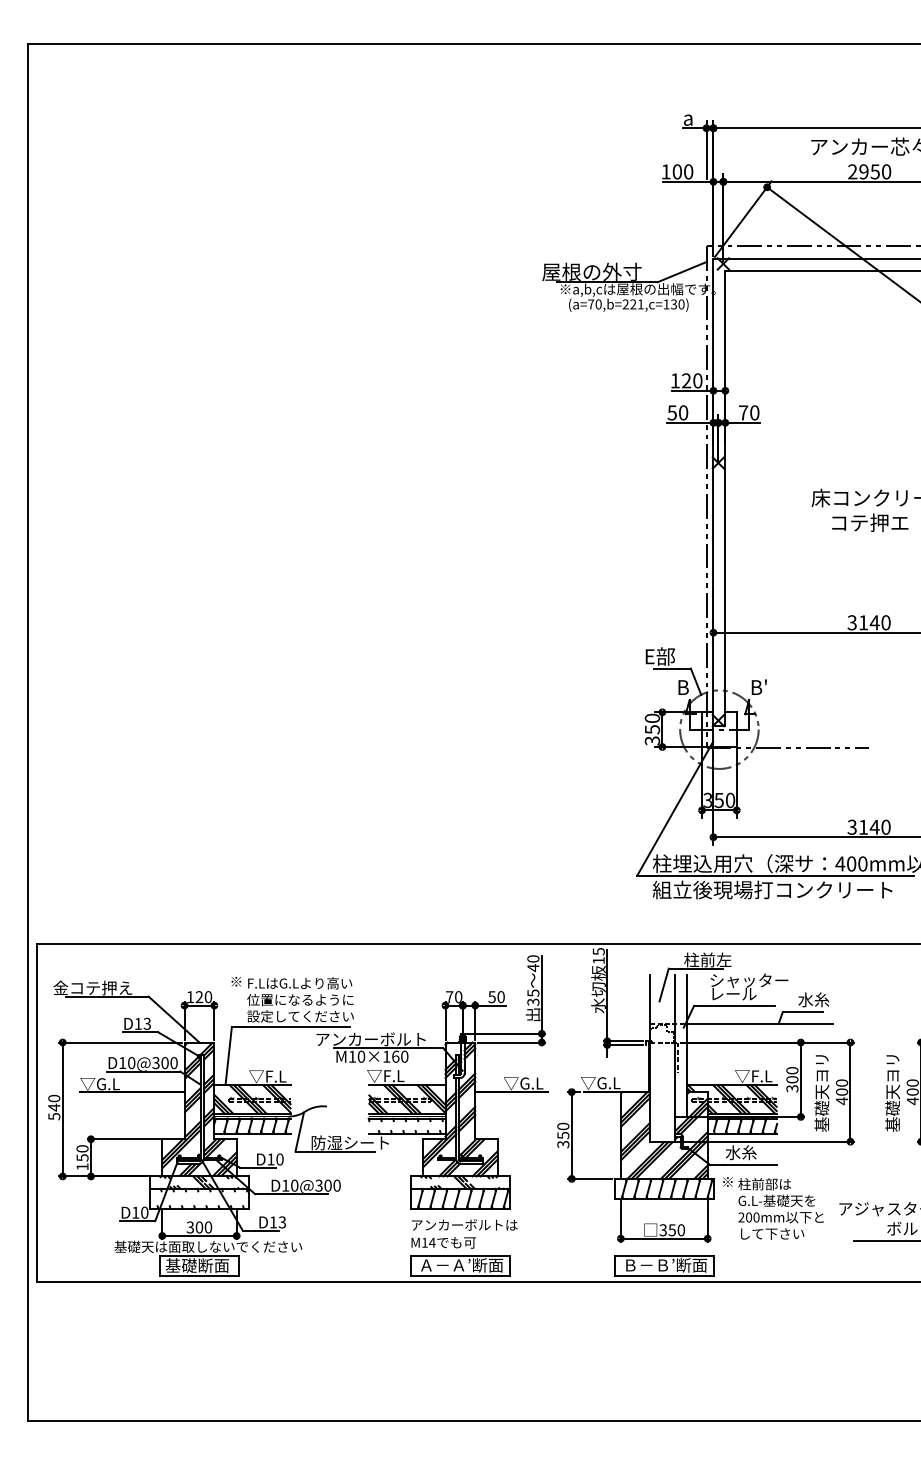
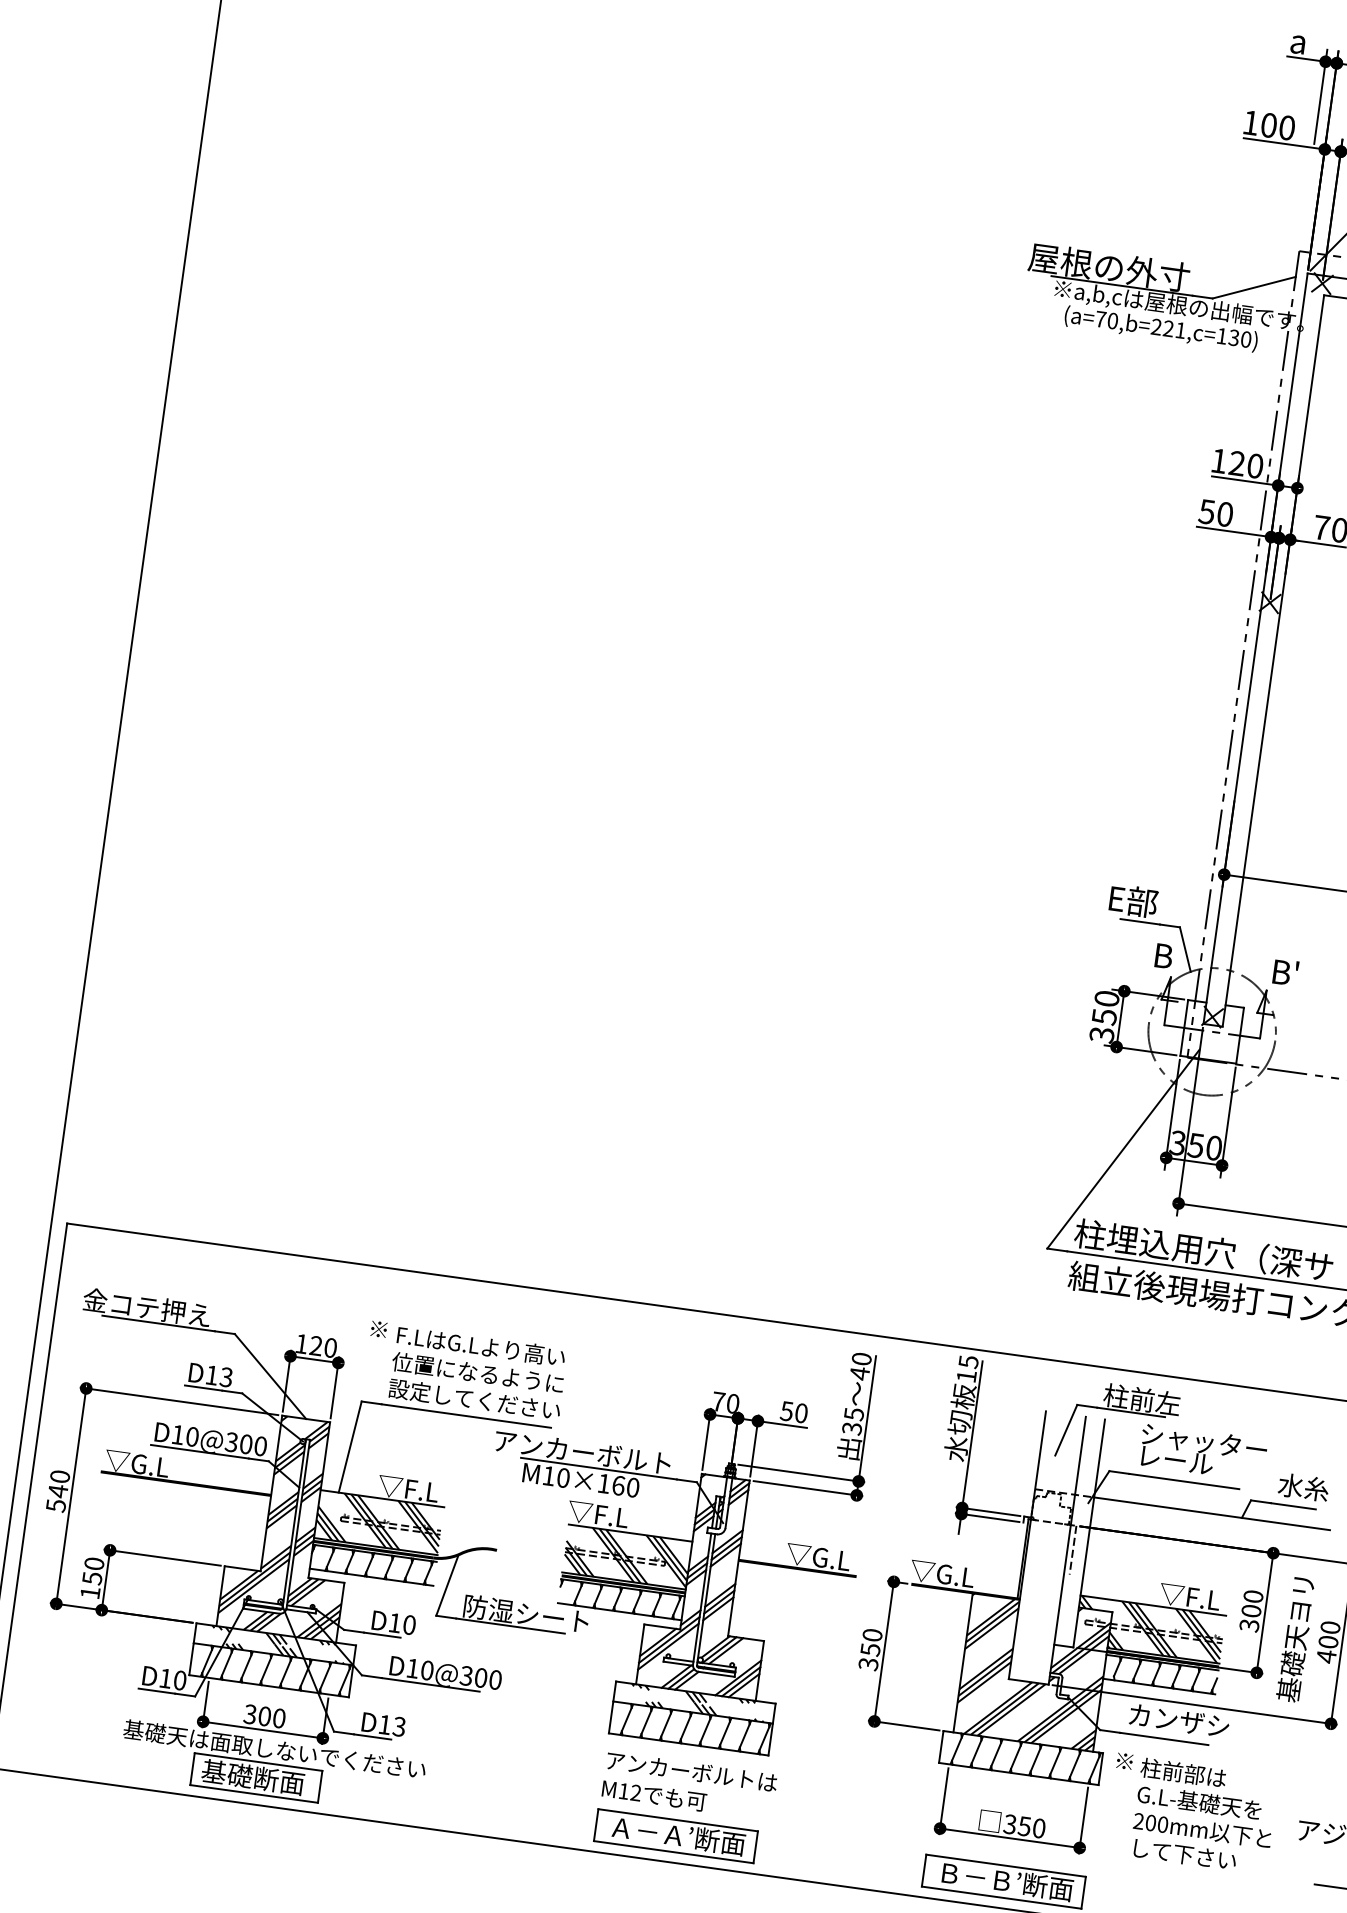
hatch: (405, 1125) -> (618, 1598), added
text: (756, 1152) -> (1177, 1720), 水糸 -> カンザシ
hatch: (198, 1198) -> (269, 1669), added
text: (432, 1242) -> (636, 1792), M14 -> M12

